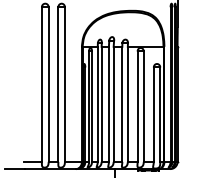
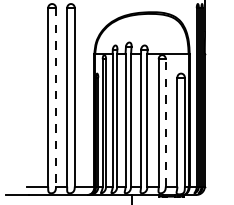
line: (48, 85) -> (55, 98), solid -> dashed
line: (143, 106) -> (165, 122), solid -> dashed

